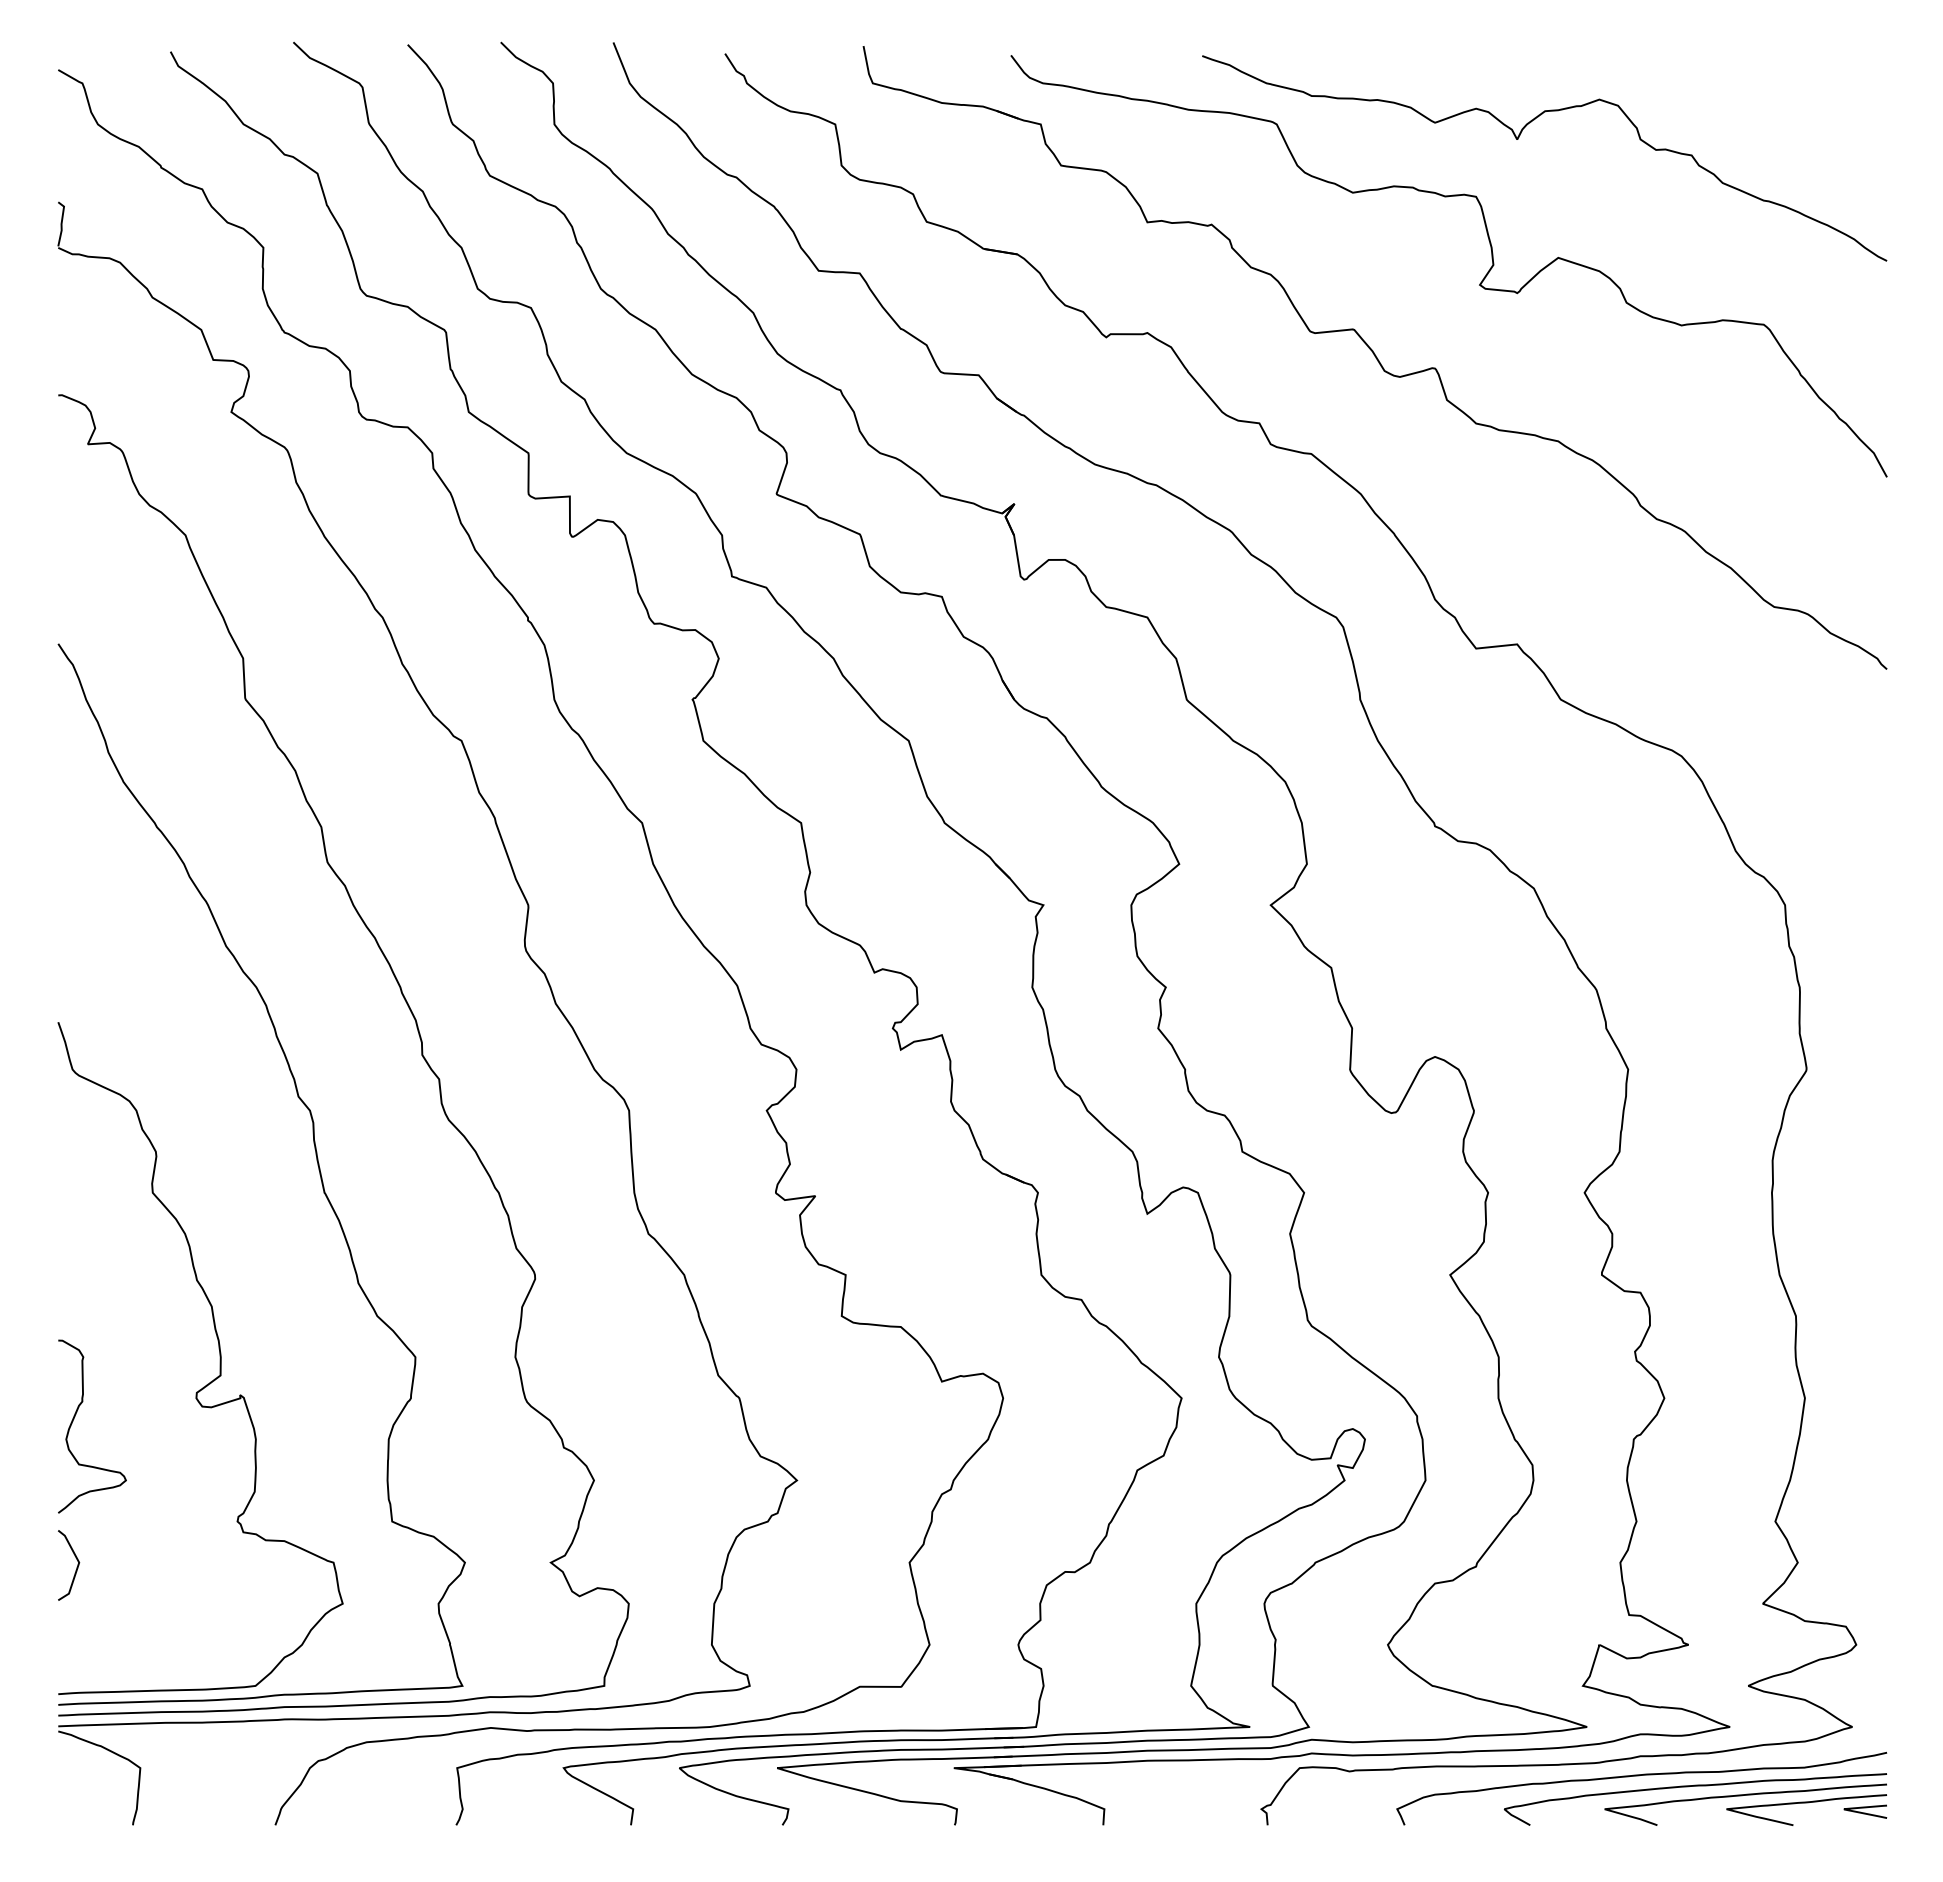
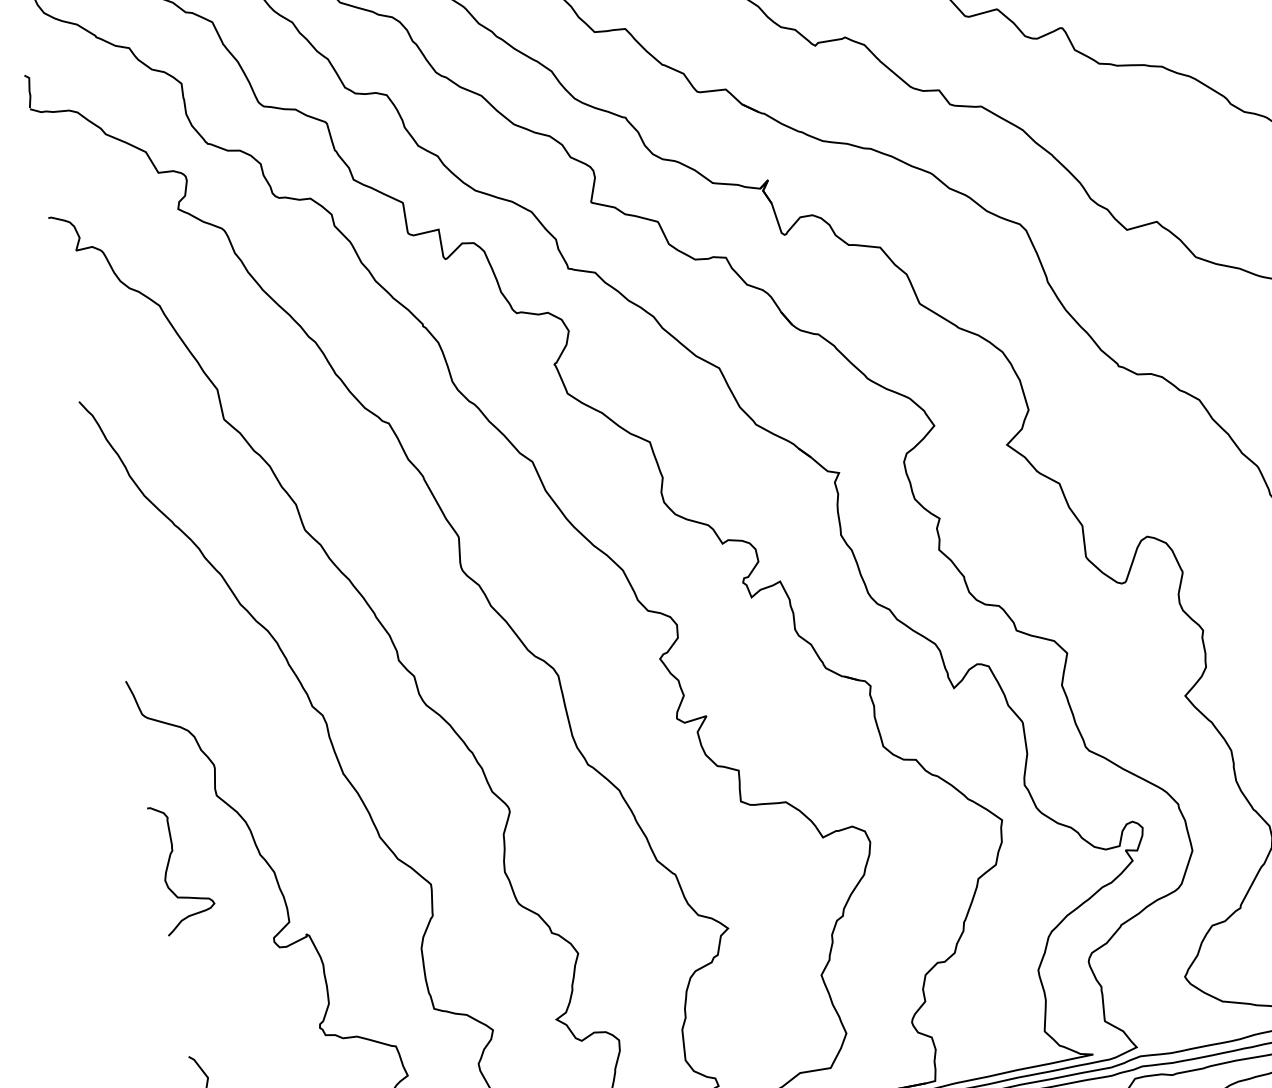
curve: (74, 1419) -> (168, 864), moved

